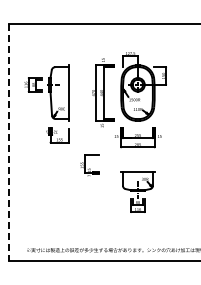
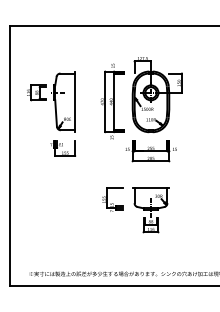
line: (9, 142) -> (10, 156), dashed -> solid
part: (89, 165) -> (112, 199), moved

